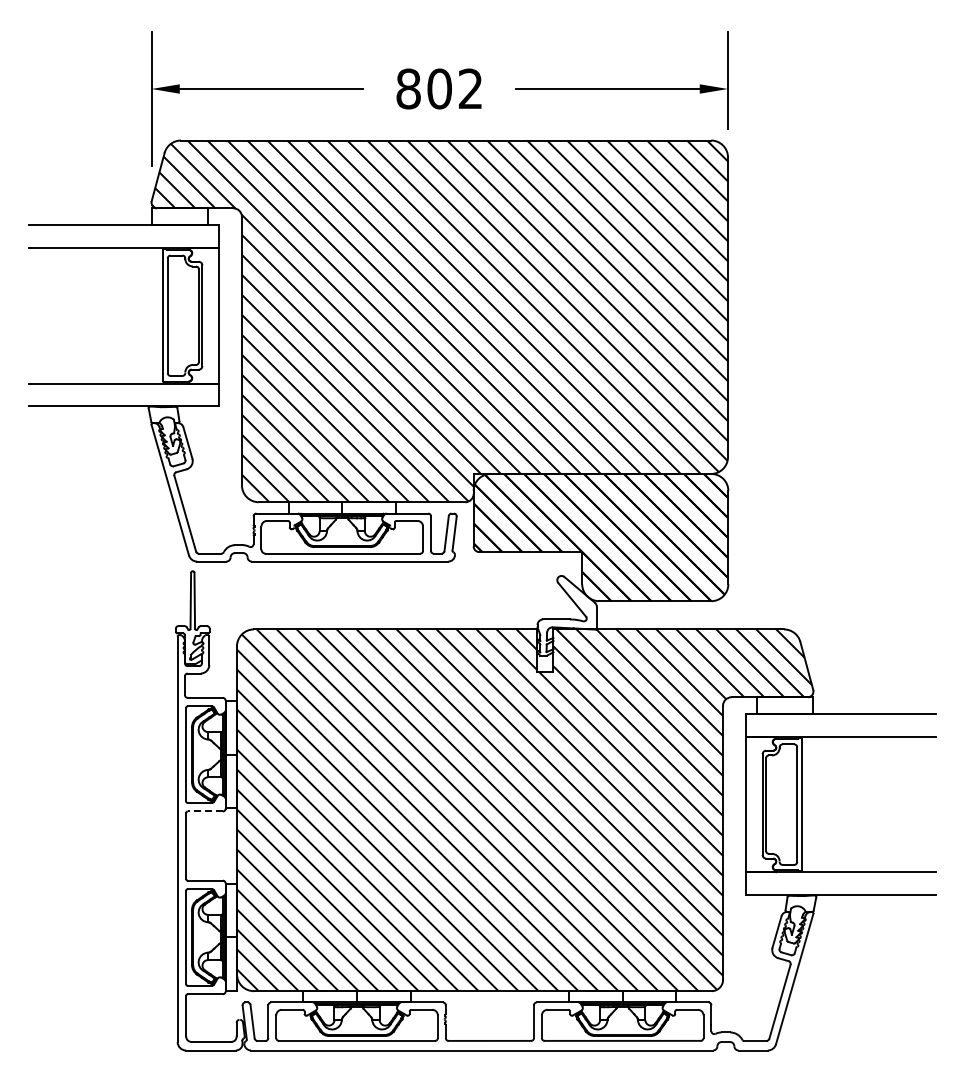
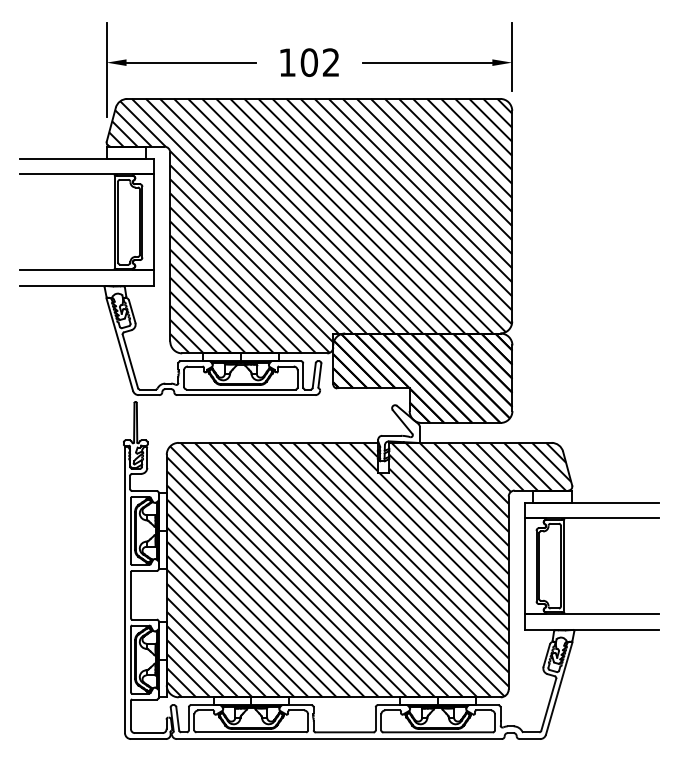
text: (408, 88) -> (287, 62), 802 -> 102
line: (205, 811) -> (144, 570), dashed -> solid

